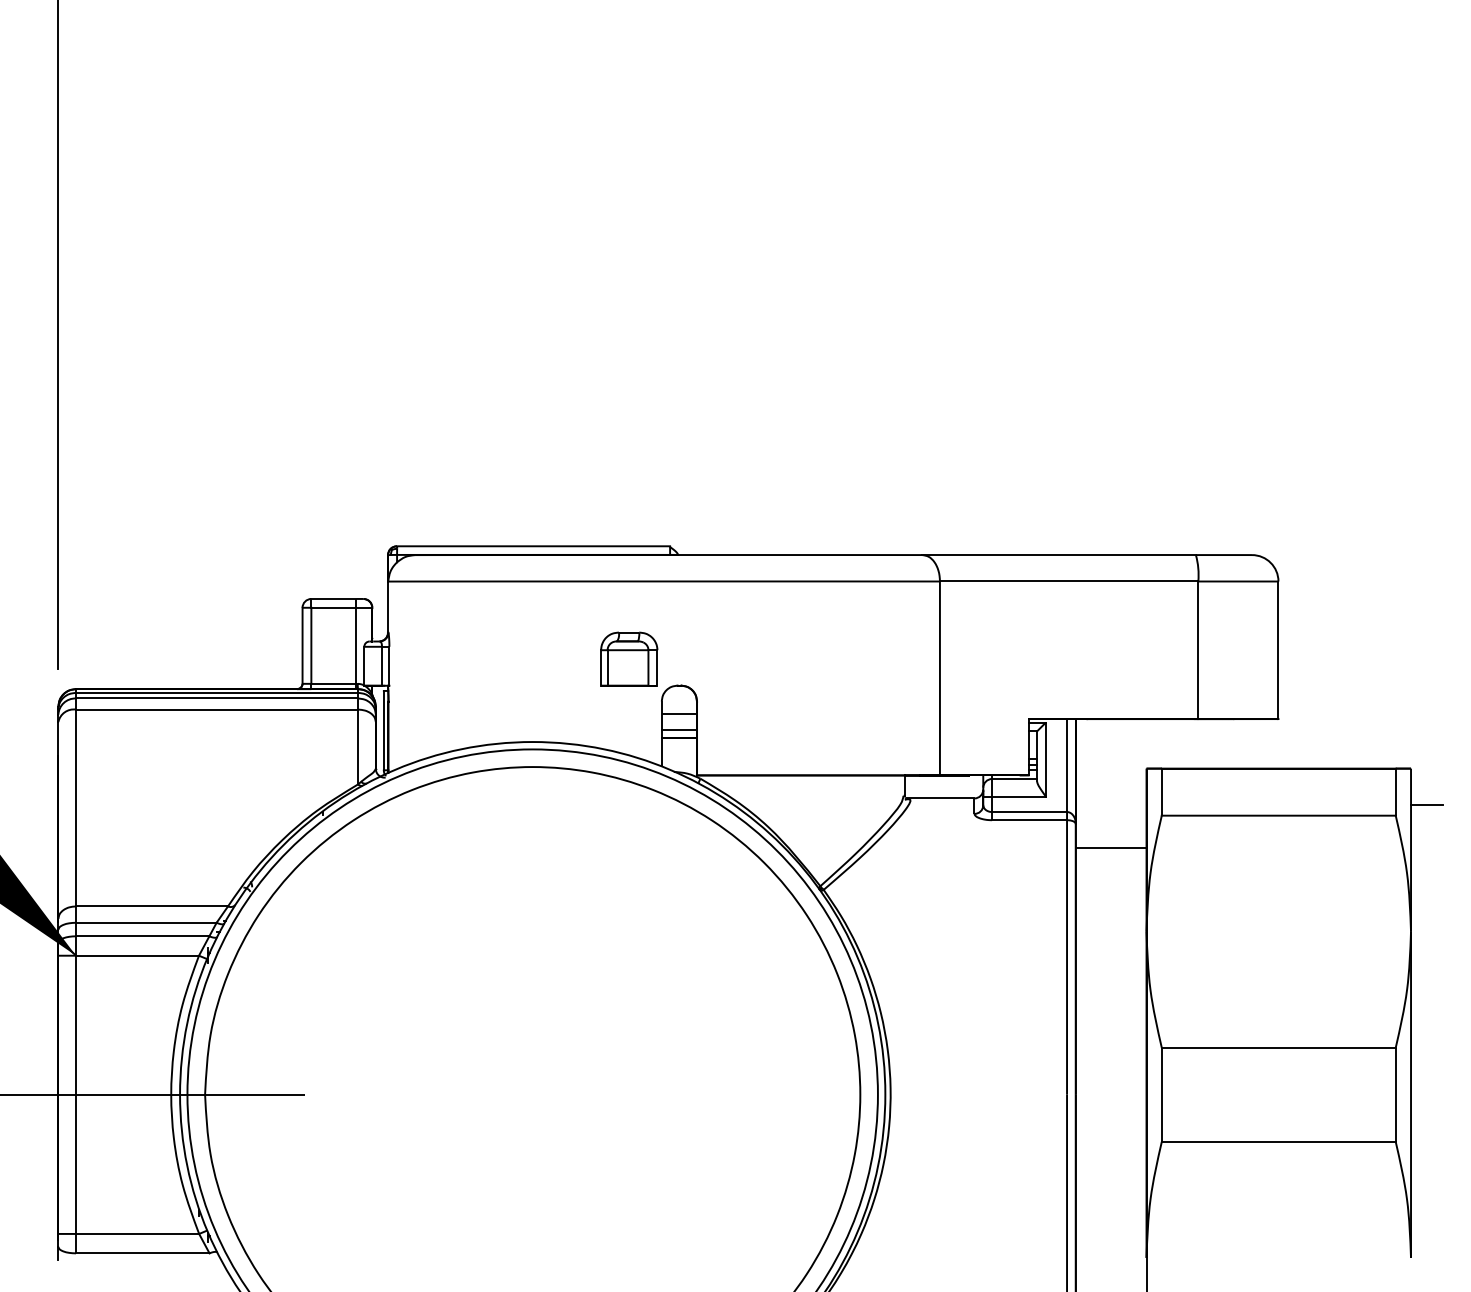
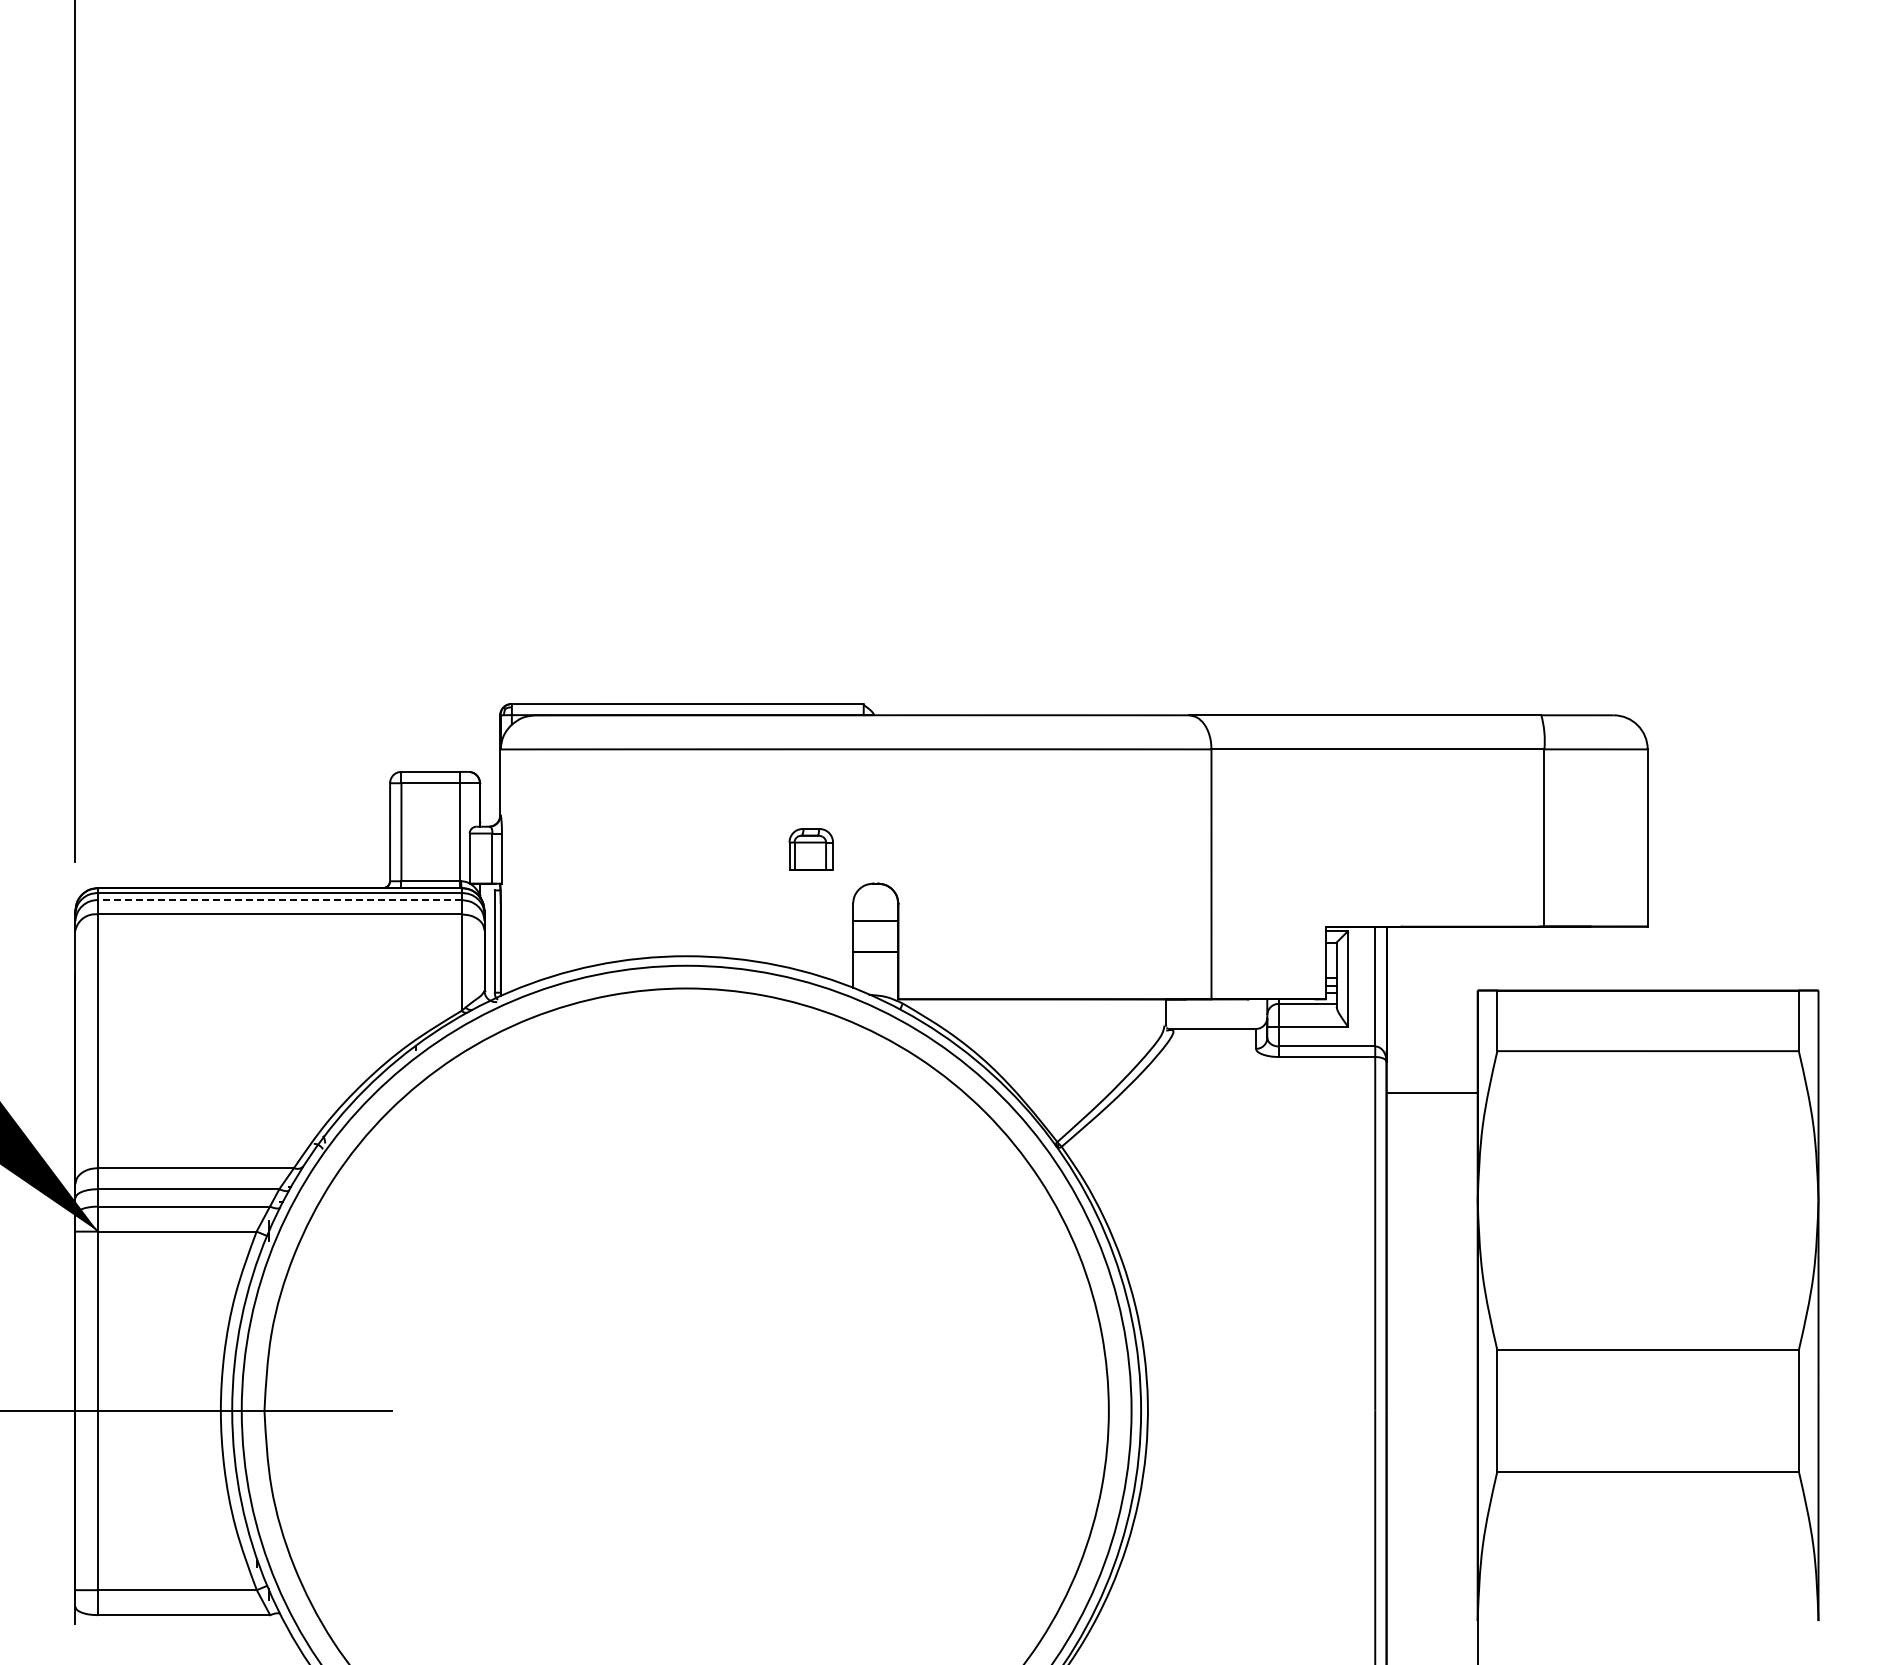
part: (629, 659) -> (811, 849), size x0.6
line: (216, 698) -> (279, 900), solid -> dashed
line: (679, 729) -> (875, 940), removed
line: (1426, 805) -> (1838, 1037), removed

